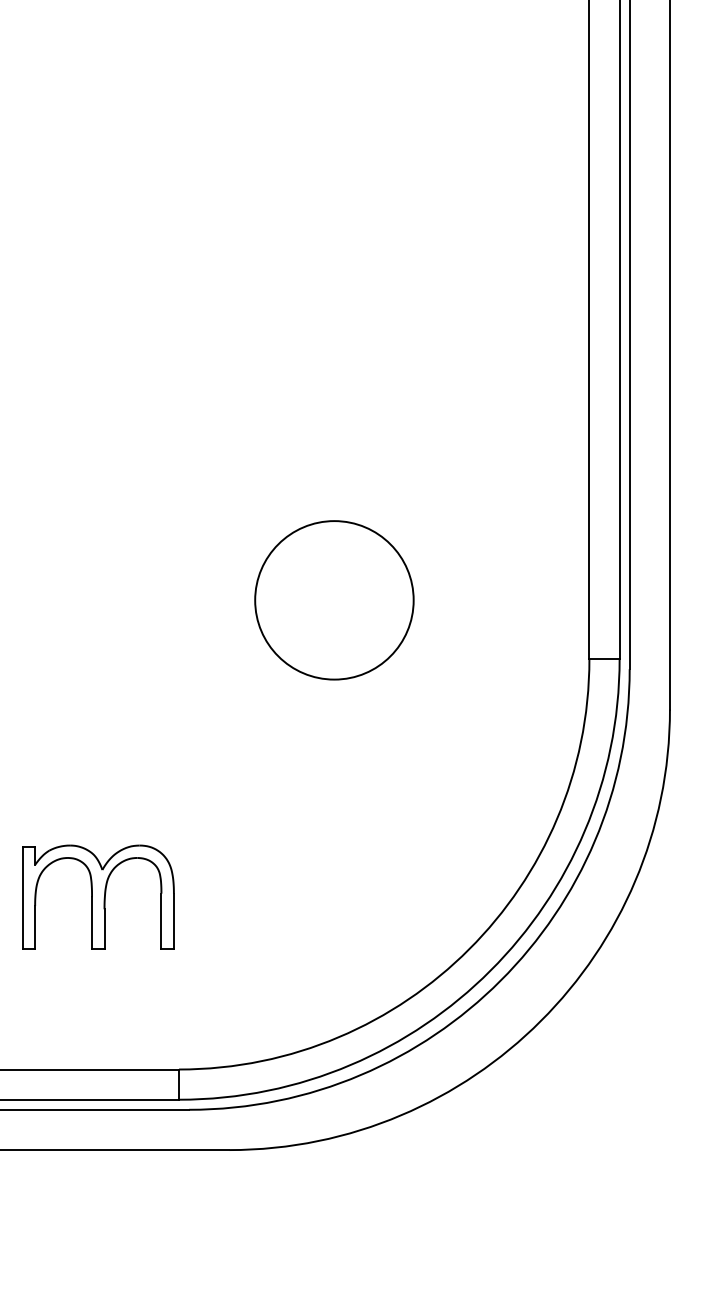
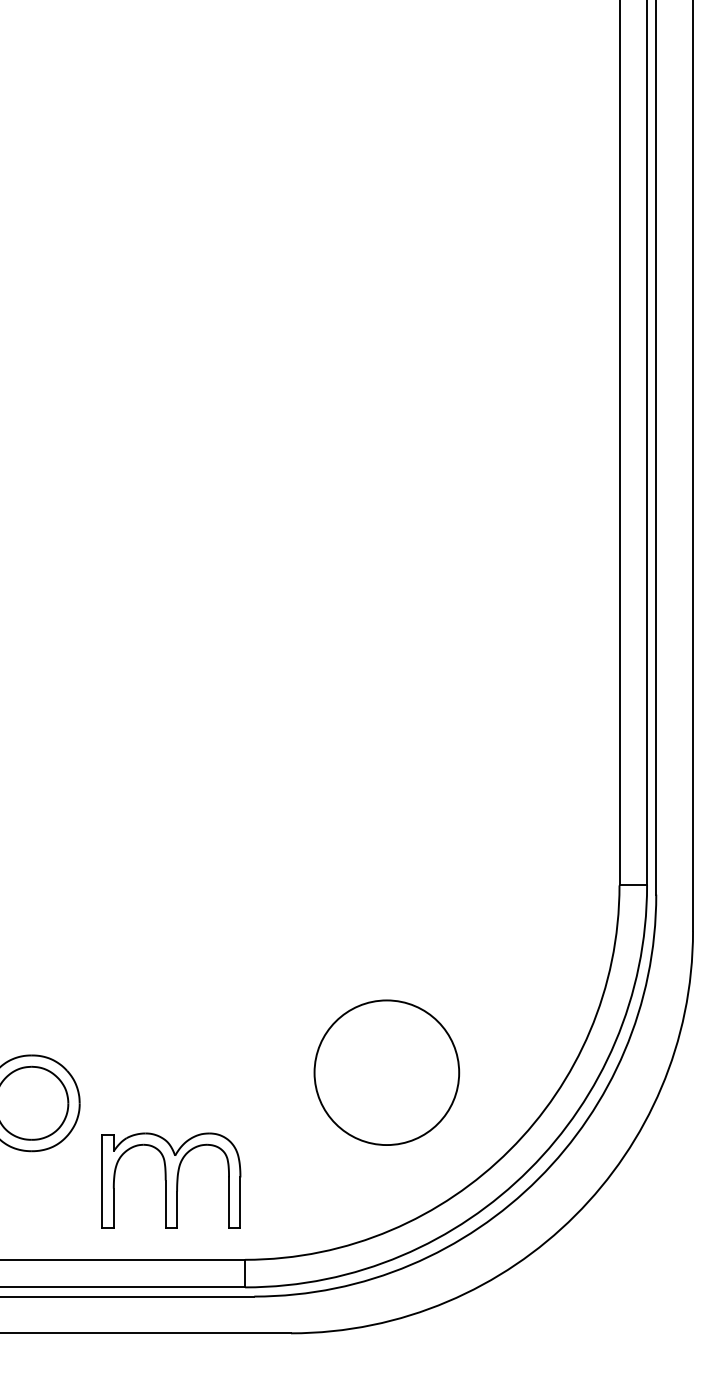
circle: (334, 600) -> (386, 1072), moved
part: (98, 897) -> (171, 1180), moved

